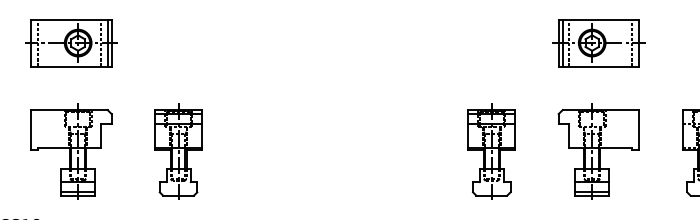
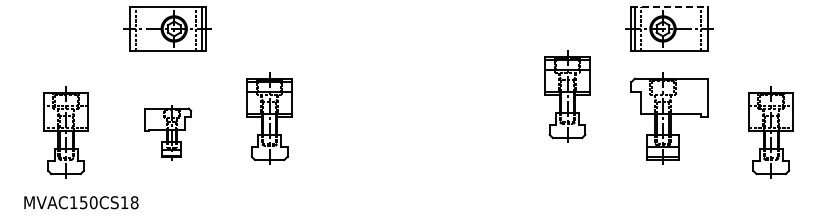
line: (599, 19) -> (669, 6), solid -> dashed
part: (72, 151) -> (168, 132), size x0.6
part: (178, 151) -> (269, 118), moved
part: (491, 151) -> (567, 96), moved
part: (599, 151) -> (669, 118), moved

